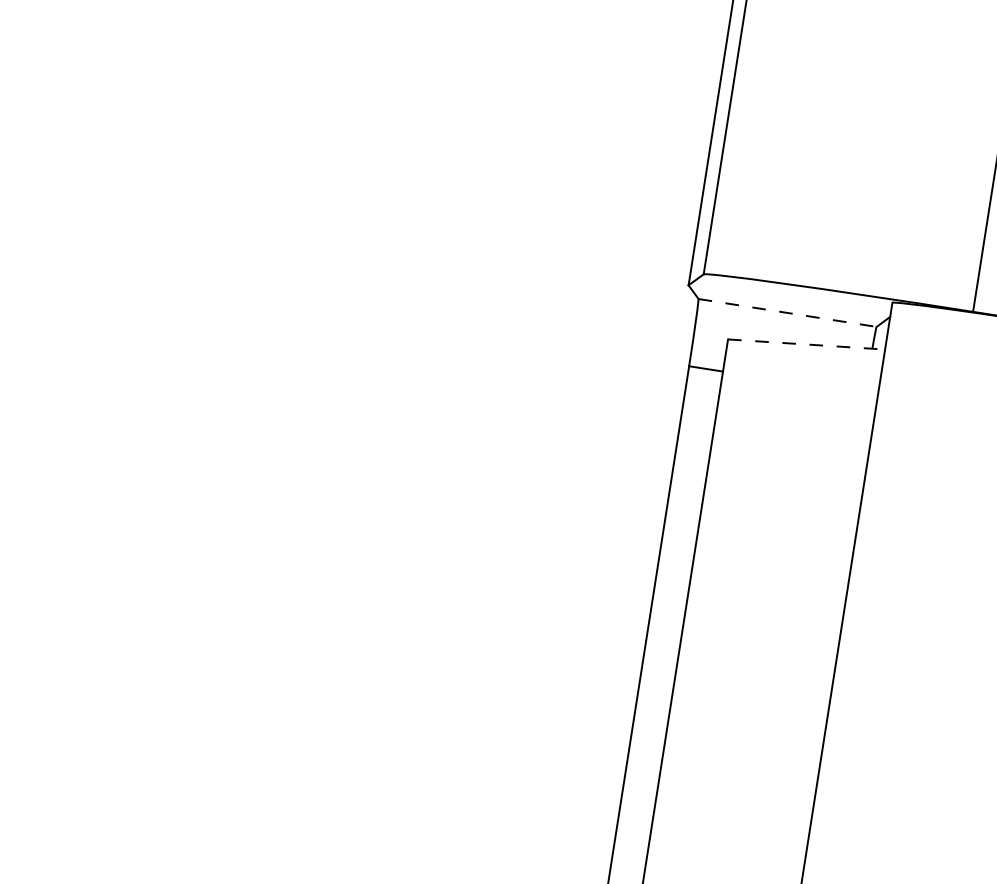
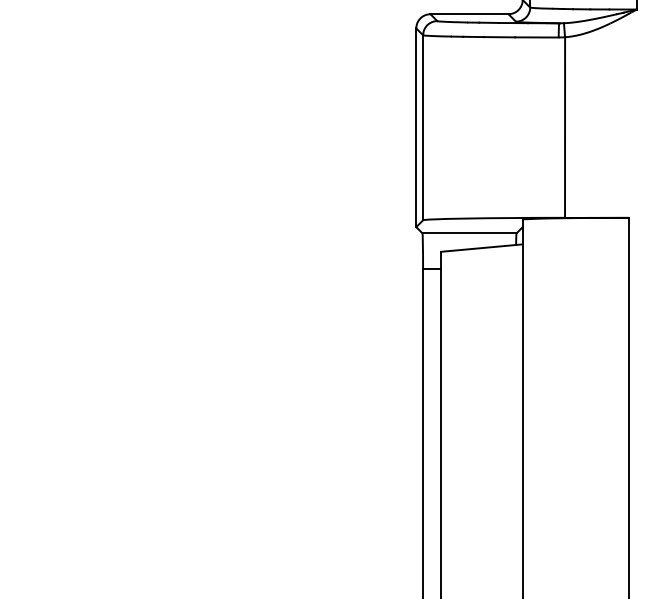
line: (789, 313) -> (470, 233), dashed -> solid
line: (807, 345) -> (482, 248), dashed -> solid

